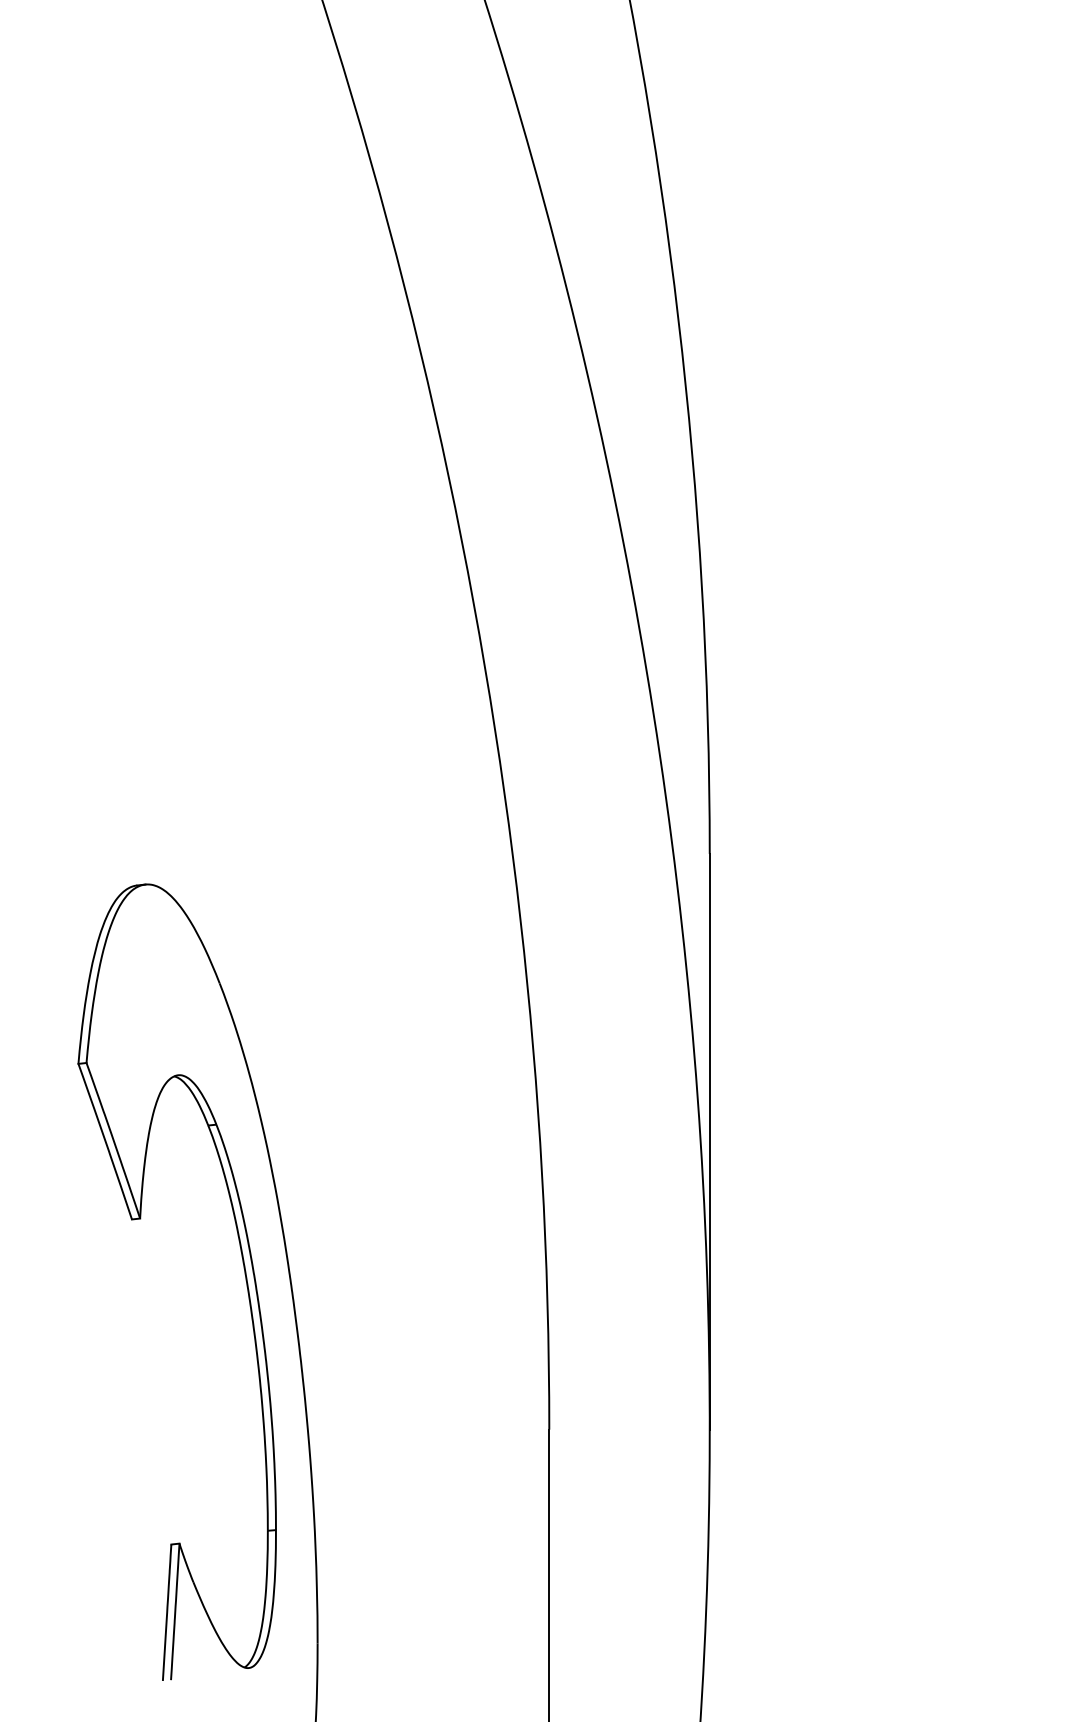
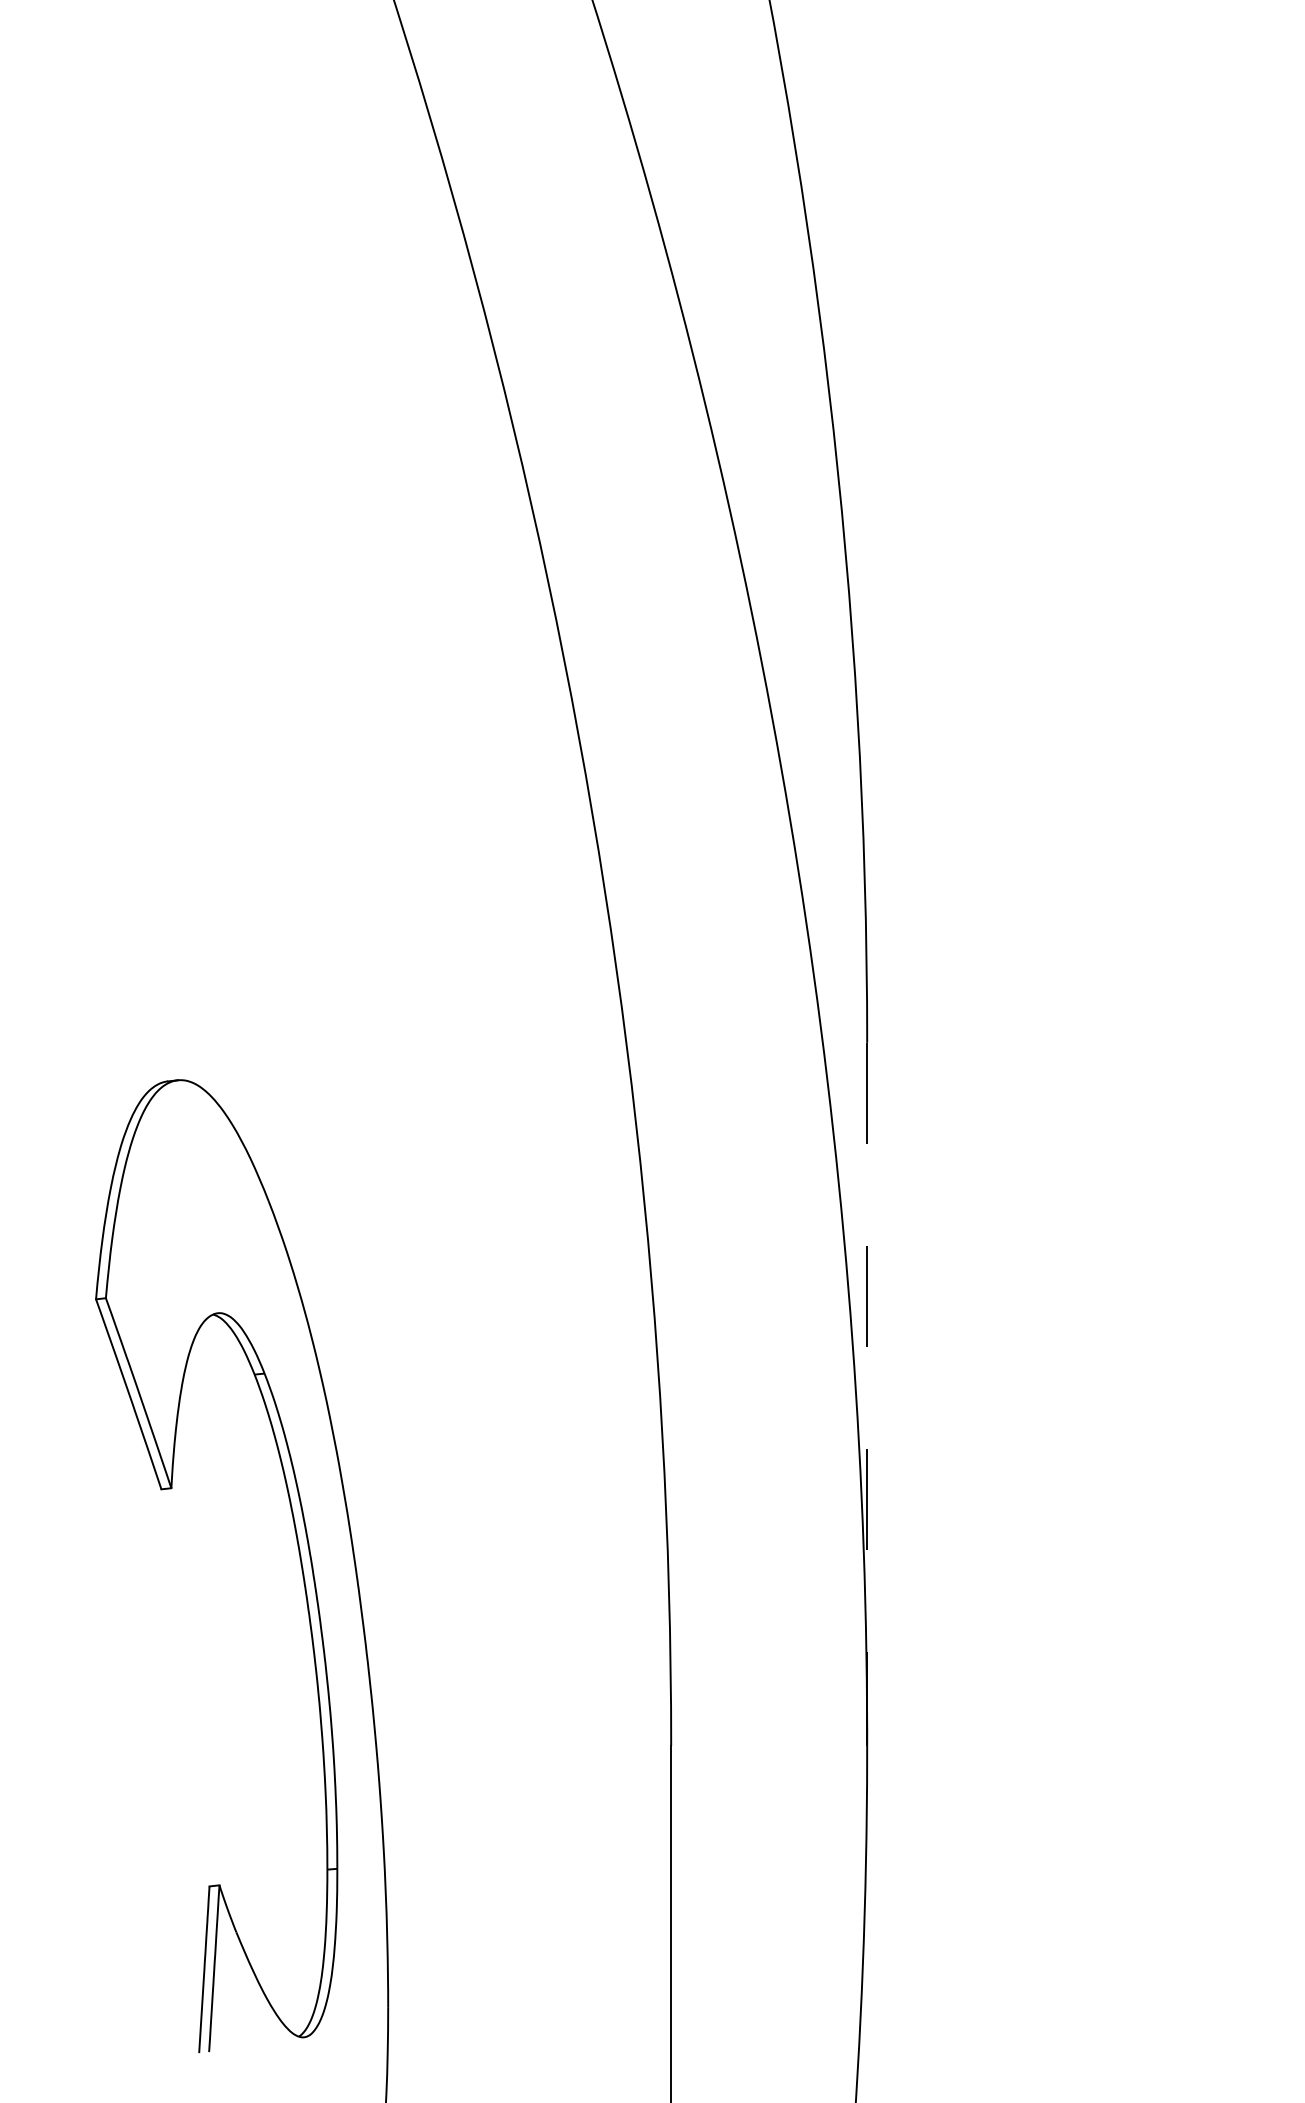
line: (709, 1141) -> (866, 1394), solid -> dashed

